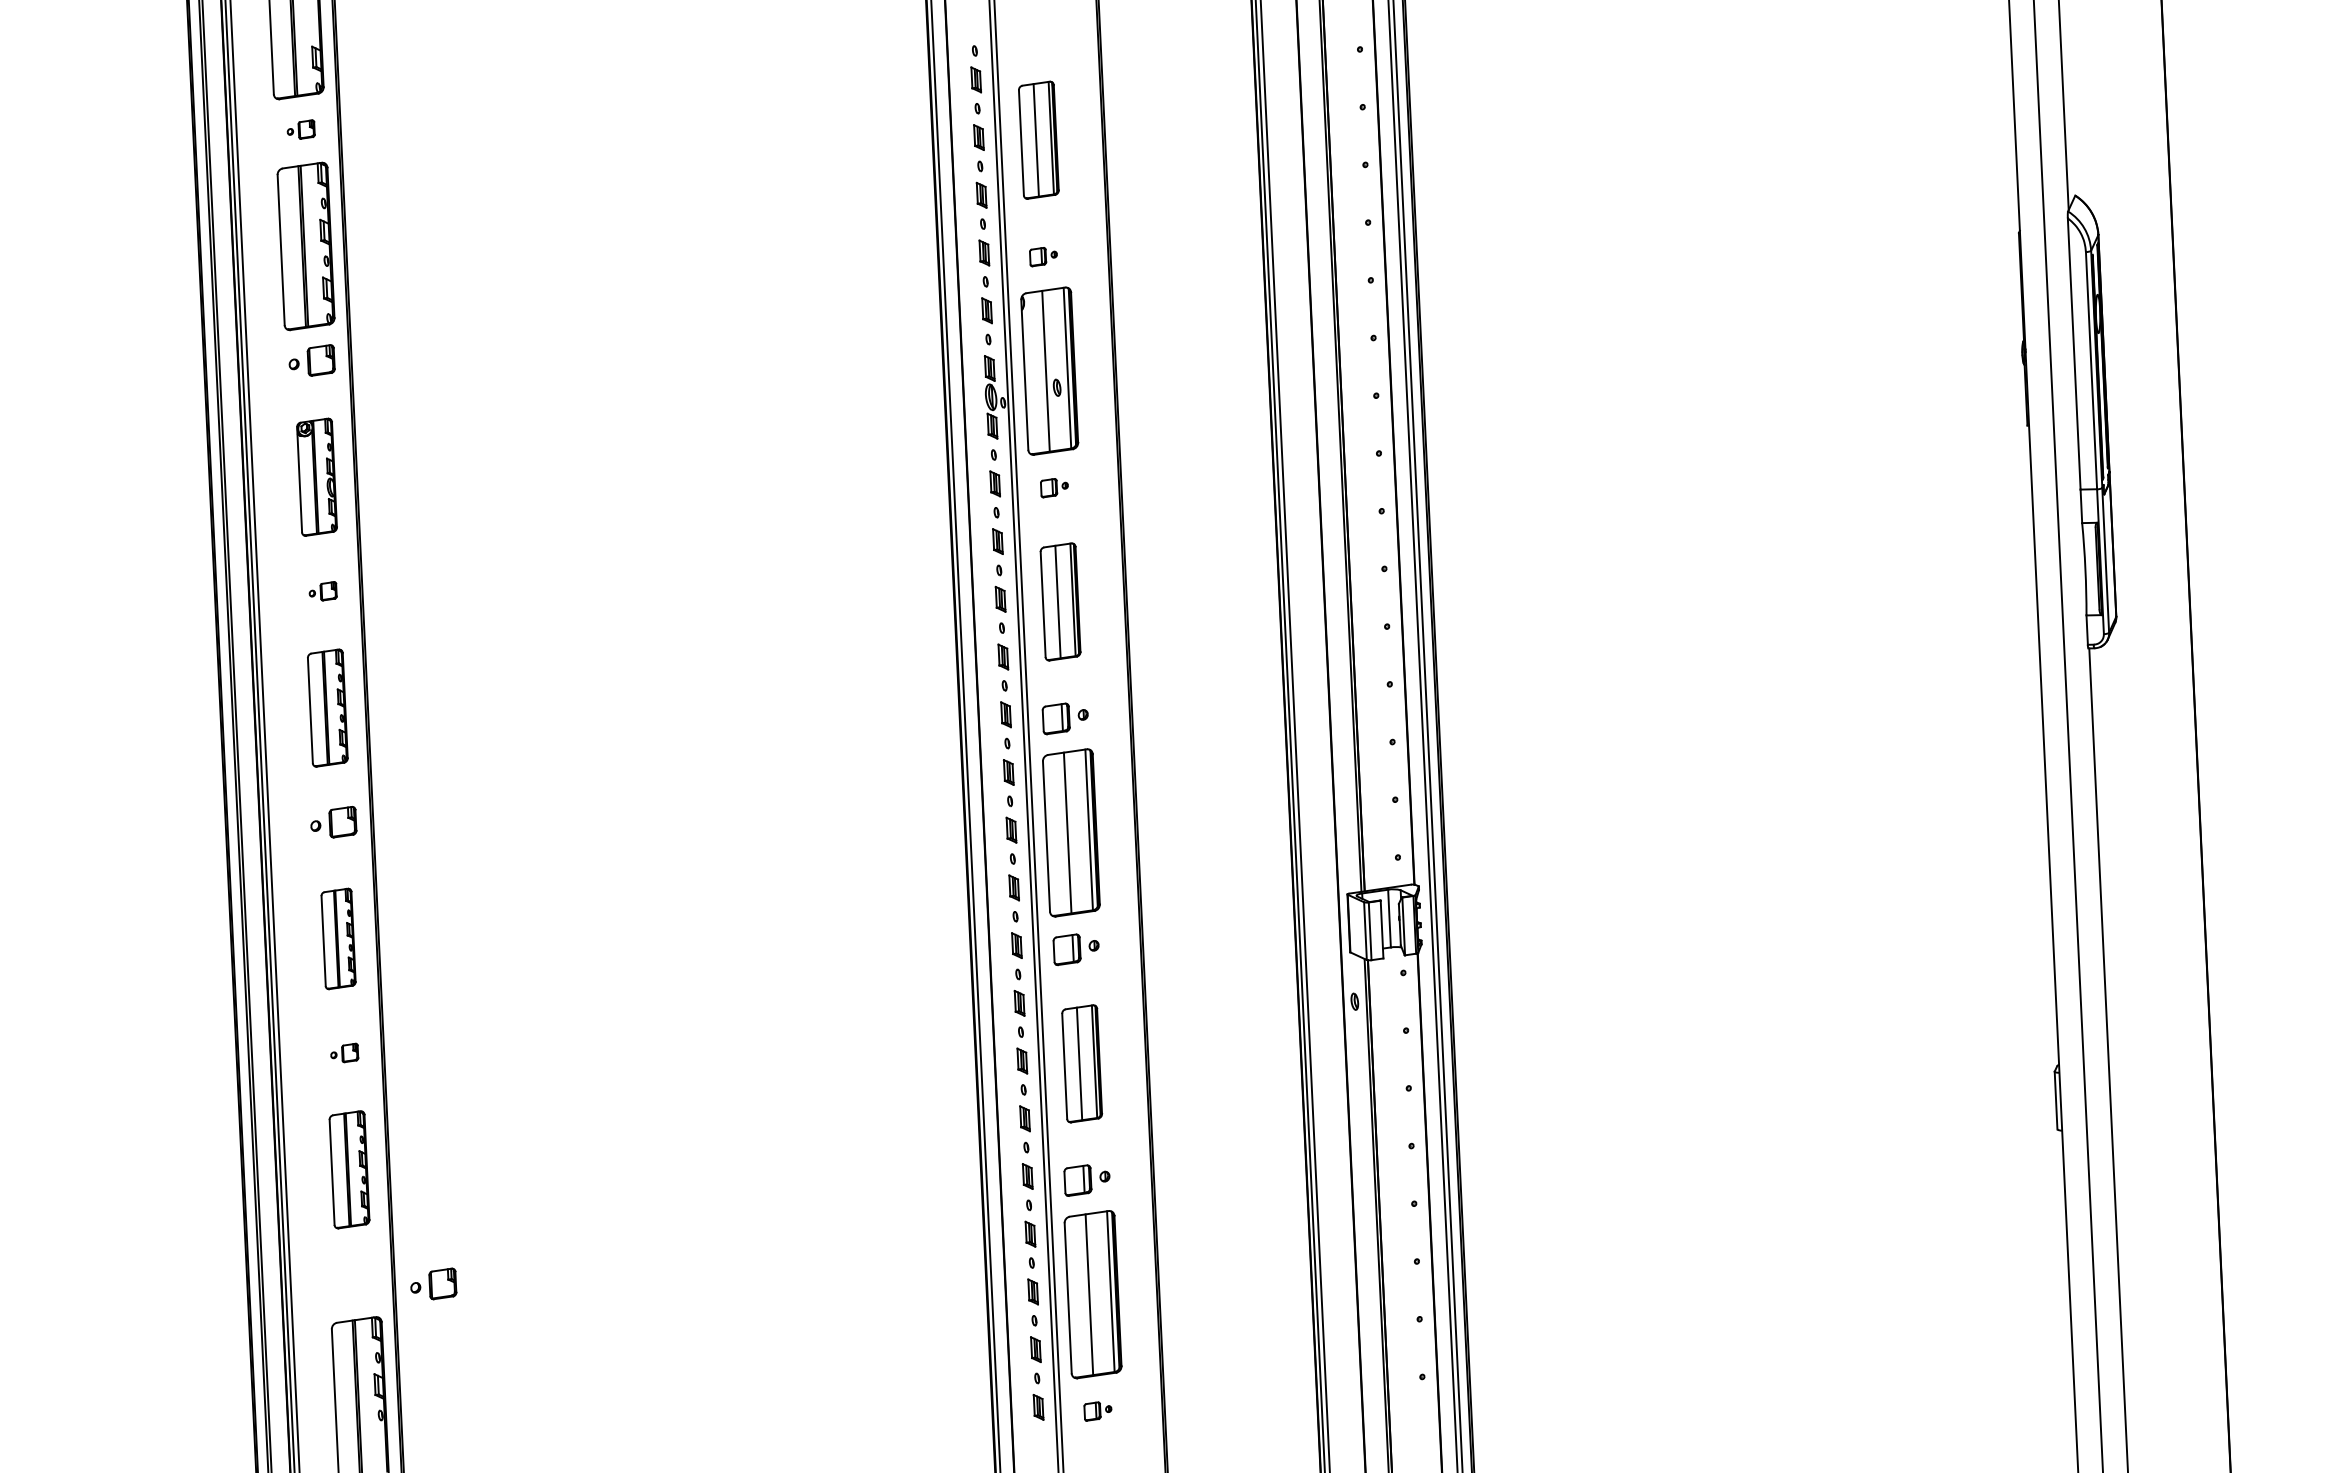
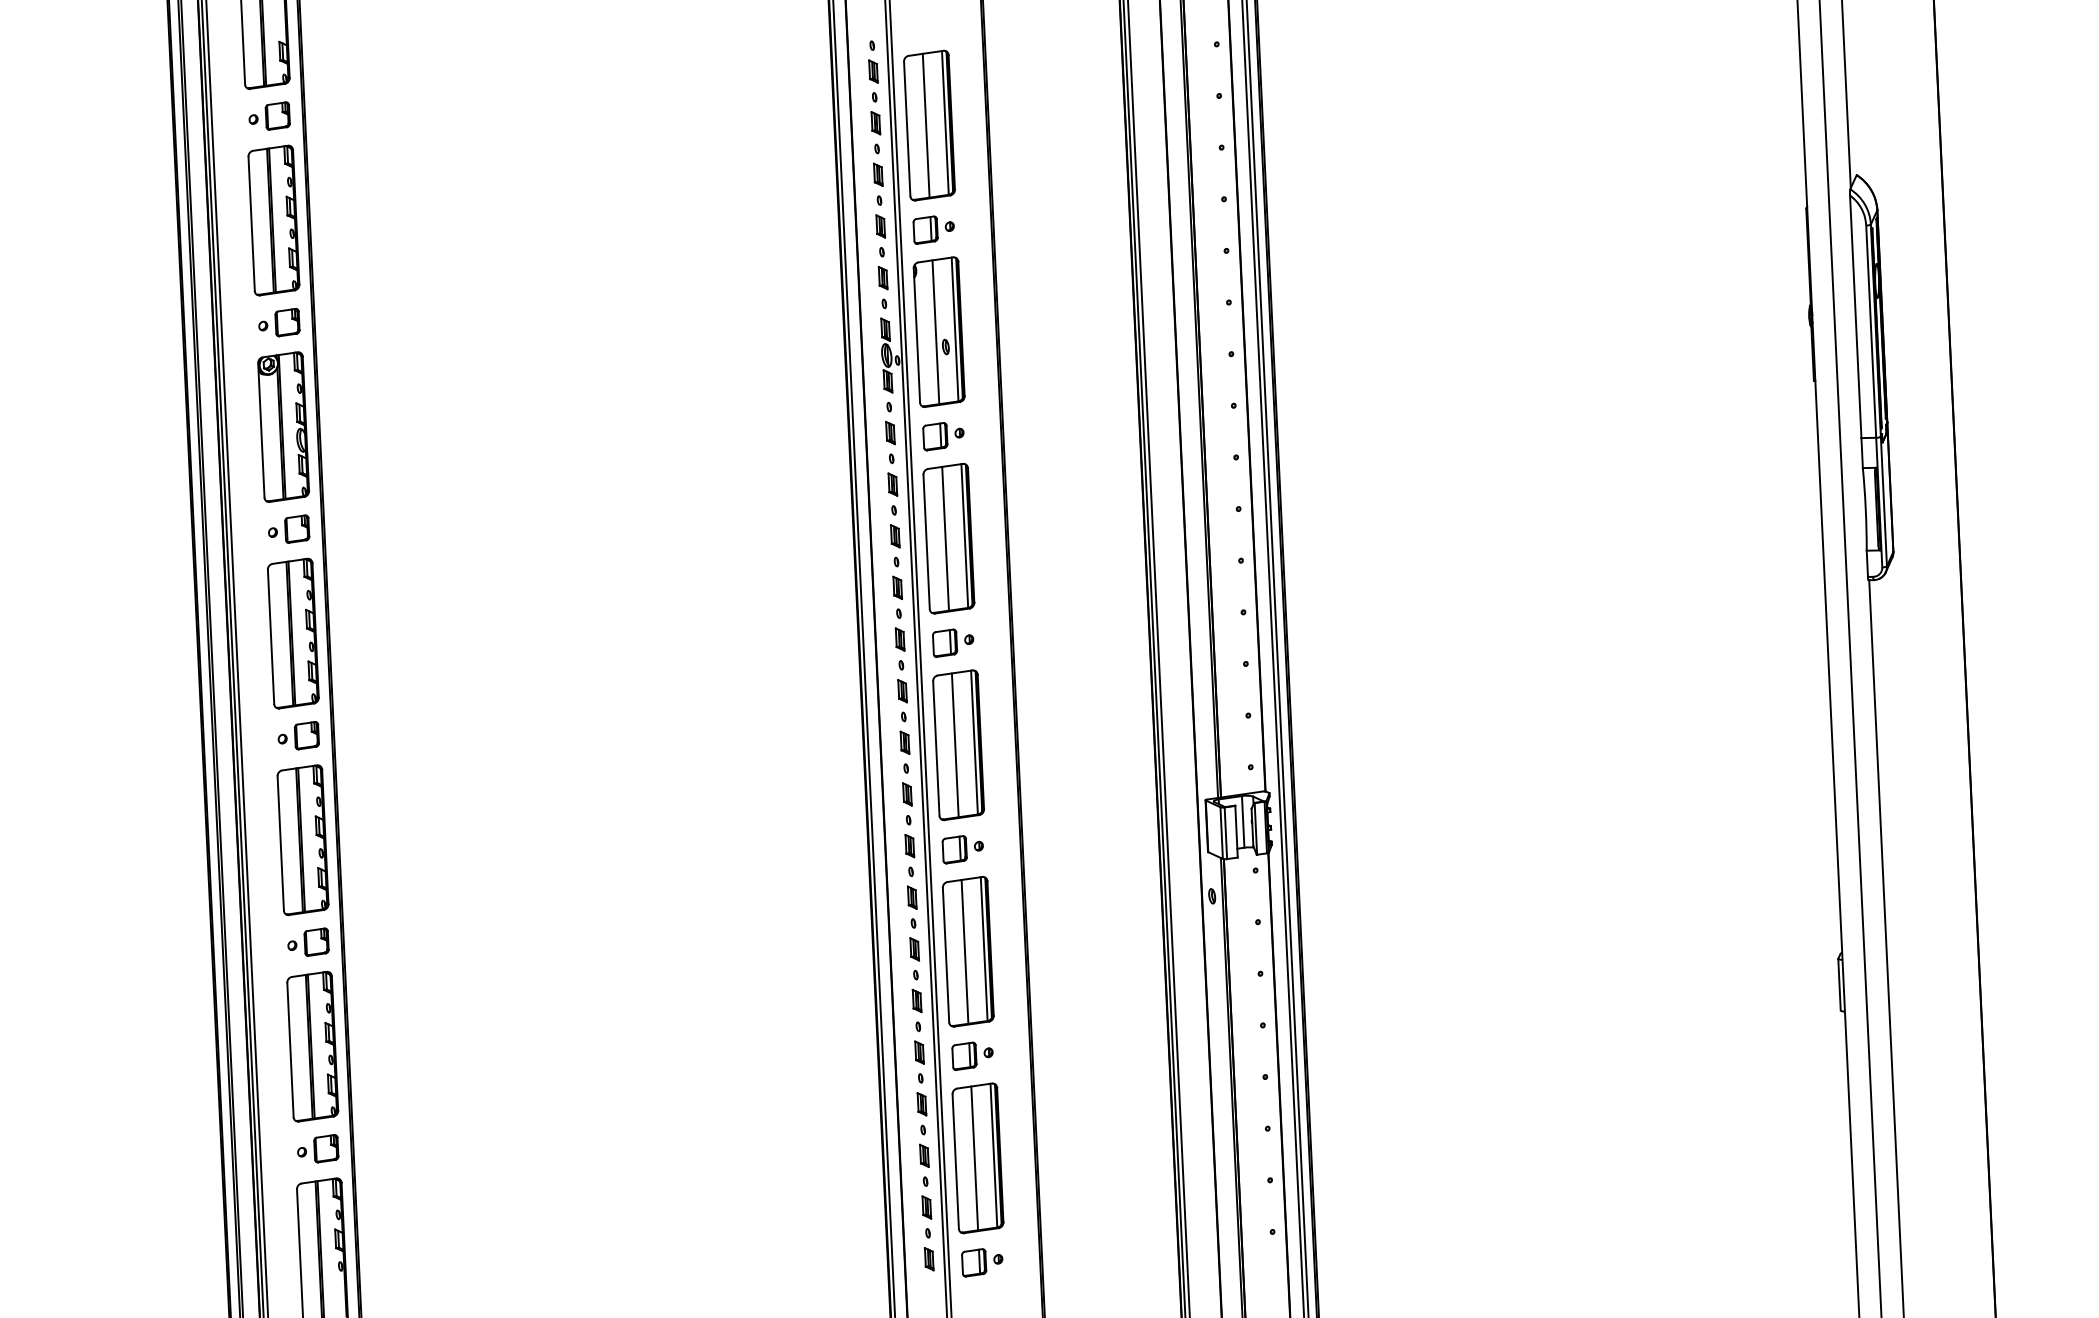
part: (301, 128) -> (269, 115), size x1.67
part: (1038, 140) -> (929, 125), size x1.43
part: (1043, 256) -> (933, 229), size x1.67
part: (316, 476) -> (283, 426), size x1.43
part: (1054, 487) -> (943, 436), size x1.67
part: (323, 590) -> (289, 528), size x1.67
part: (1060, 601) -> (948, 538), size x1.43
part: (327, 707) -> (293, 633), size x1.43
part: (338, 938) -> (302, 839), size x1.67
part: (344, 1052) -> (308, 941), size x1.67
part: (1081, 1063) -> (967, 951), size x1.43
part: (349, 1169) -> (312, 1046), size x1.43
part: (434, 1283) -> (318, 1148), moved
part: (1098, 1411) -> (982, 1262), size x1.67

